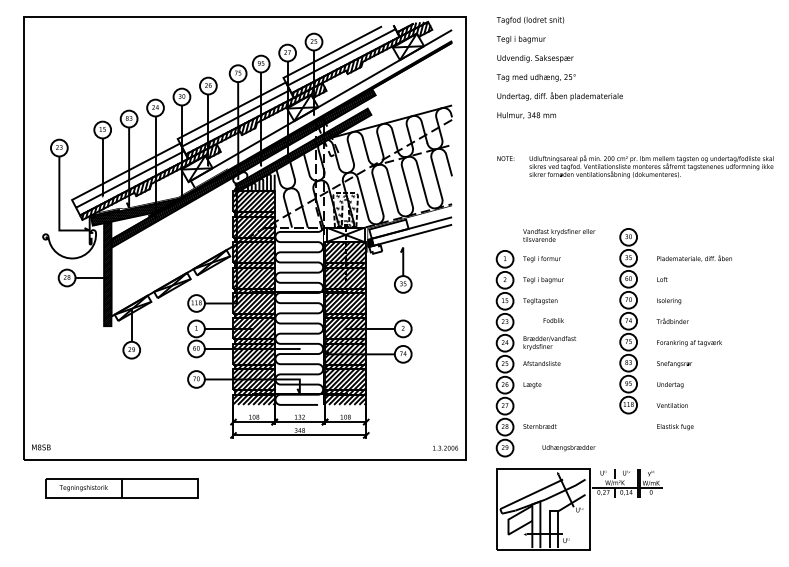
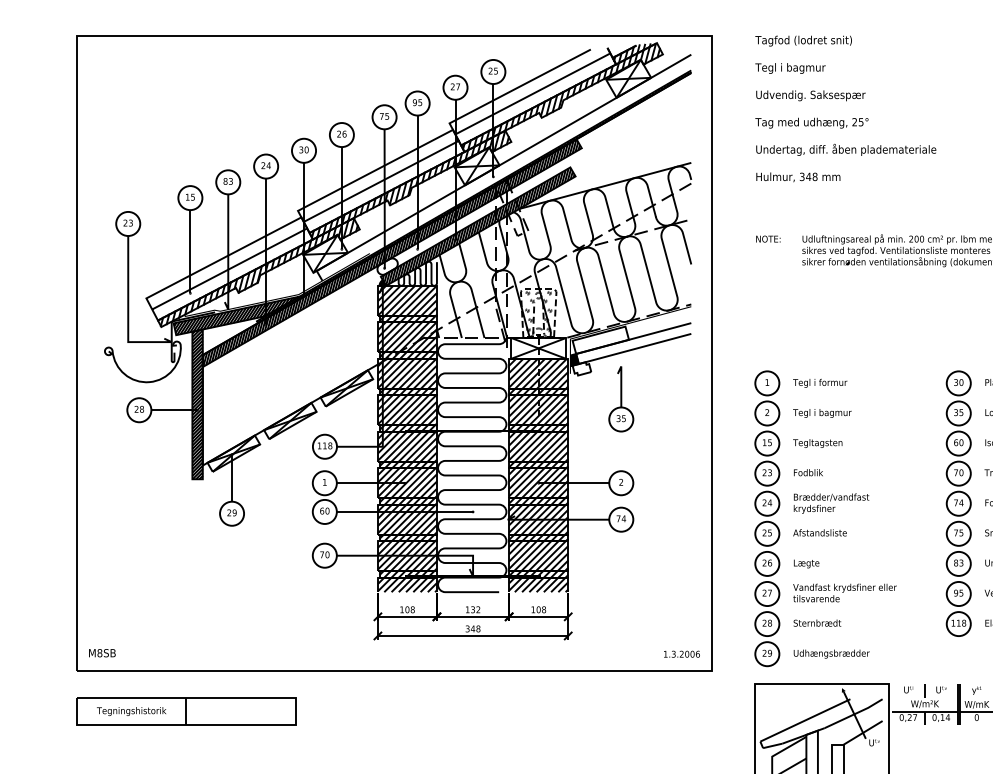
text: (559, 235) -> (845, 593), moved
text: (553, 320) -> (808, 472), moved
part: (628, 321) -> (958, 504), moved
text: (568, 448) -> (830, 654), moved
part: (121, 488) -> (185, 712), moved

